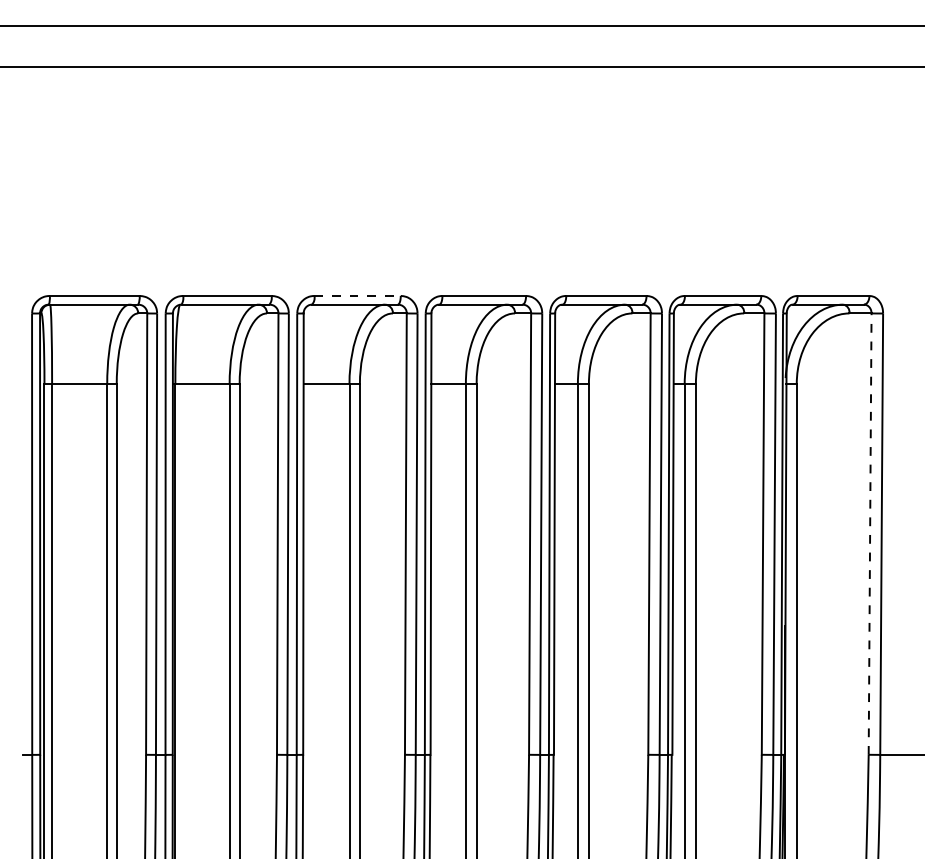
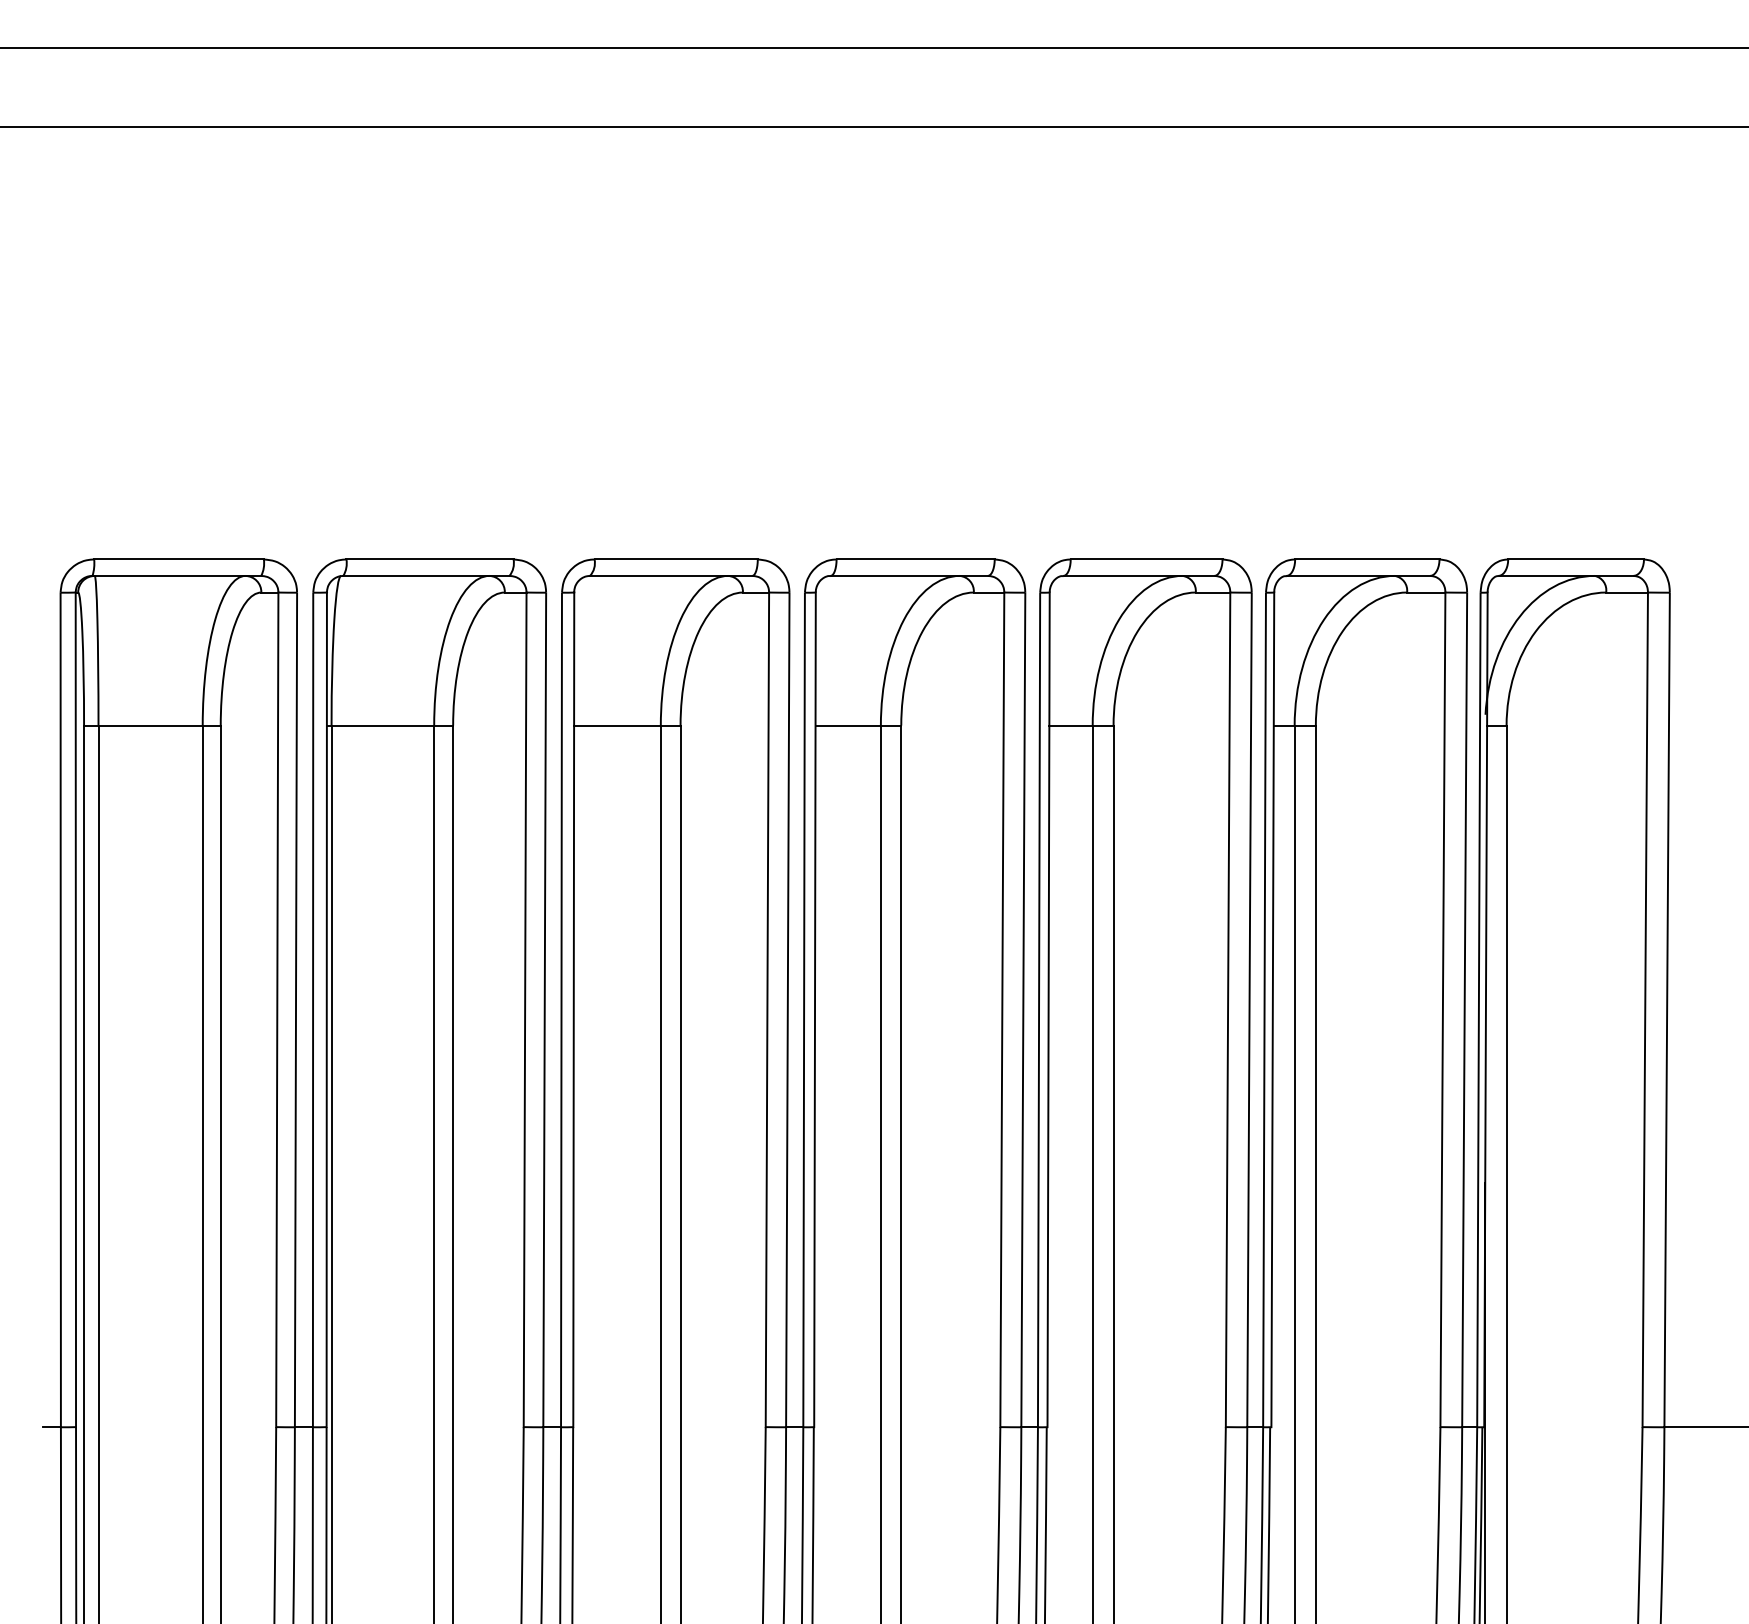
line: (358, 295) -> (677, 558), dashed -> solid
line: (870, 534) -> (1645, 1010), dashed -> solid

